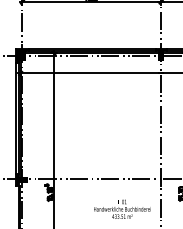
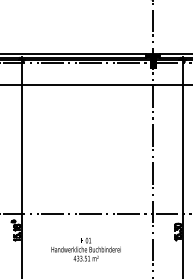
text: (122, 208) -> (86, 248), moved

